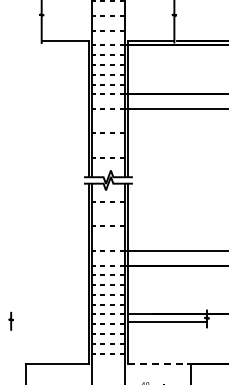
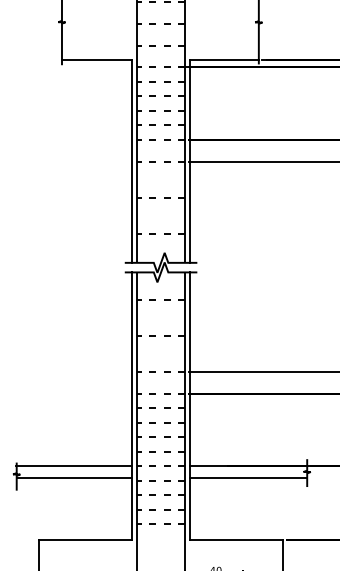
line: (49, 314) -> (73, 466), added
line: (49, 322) -> (73, 478), added
line: (159, 363) -> (236, 539), dashed -> solid

